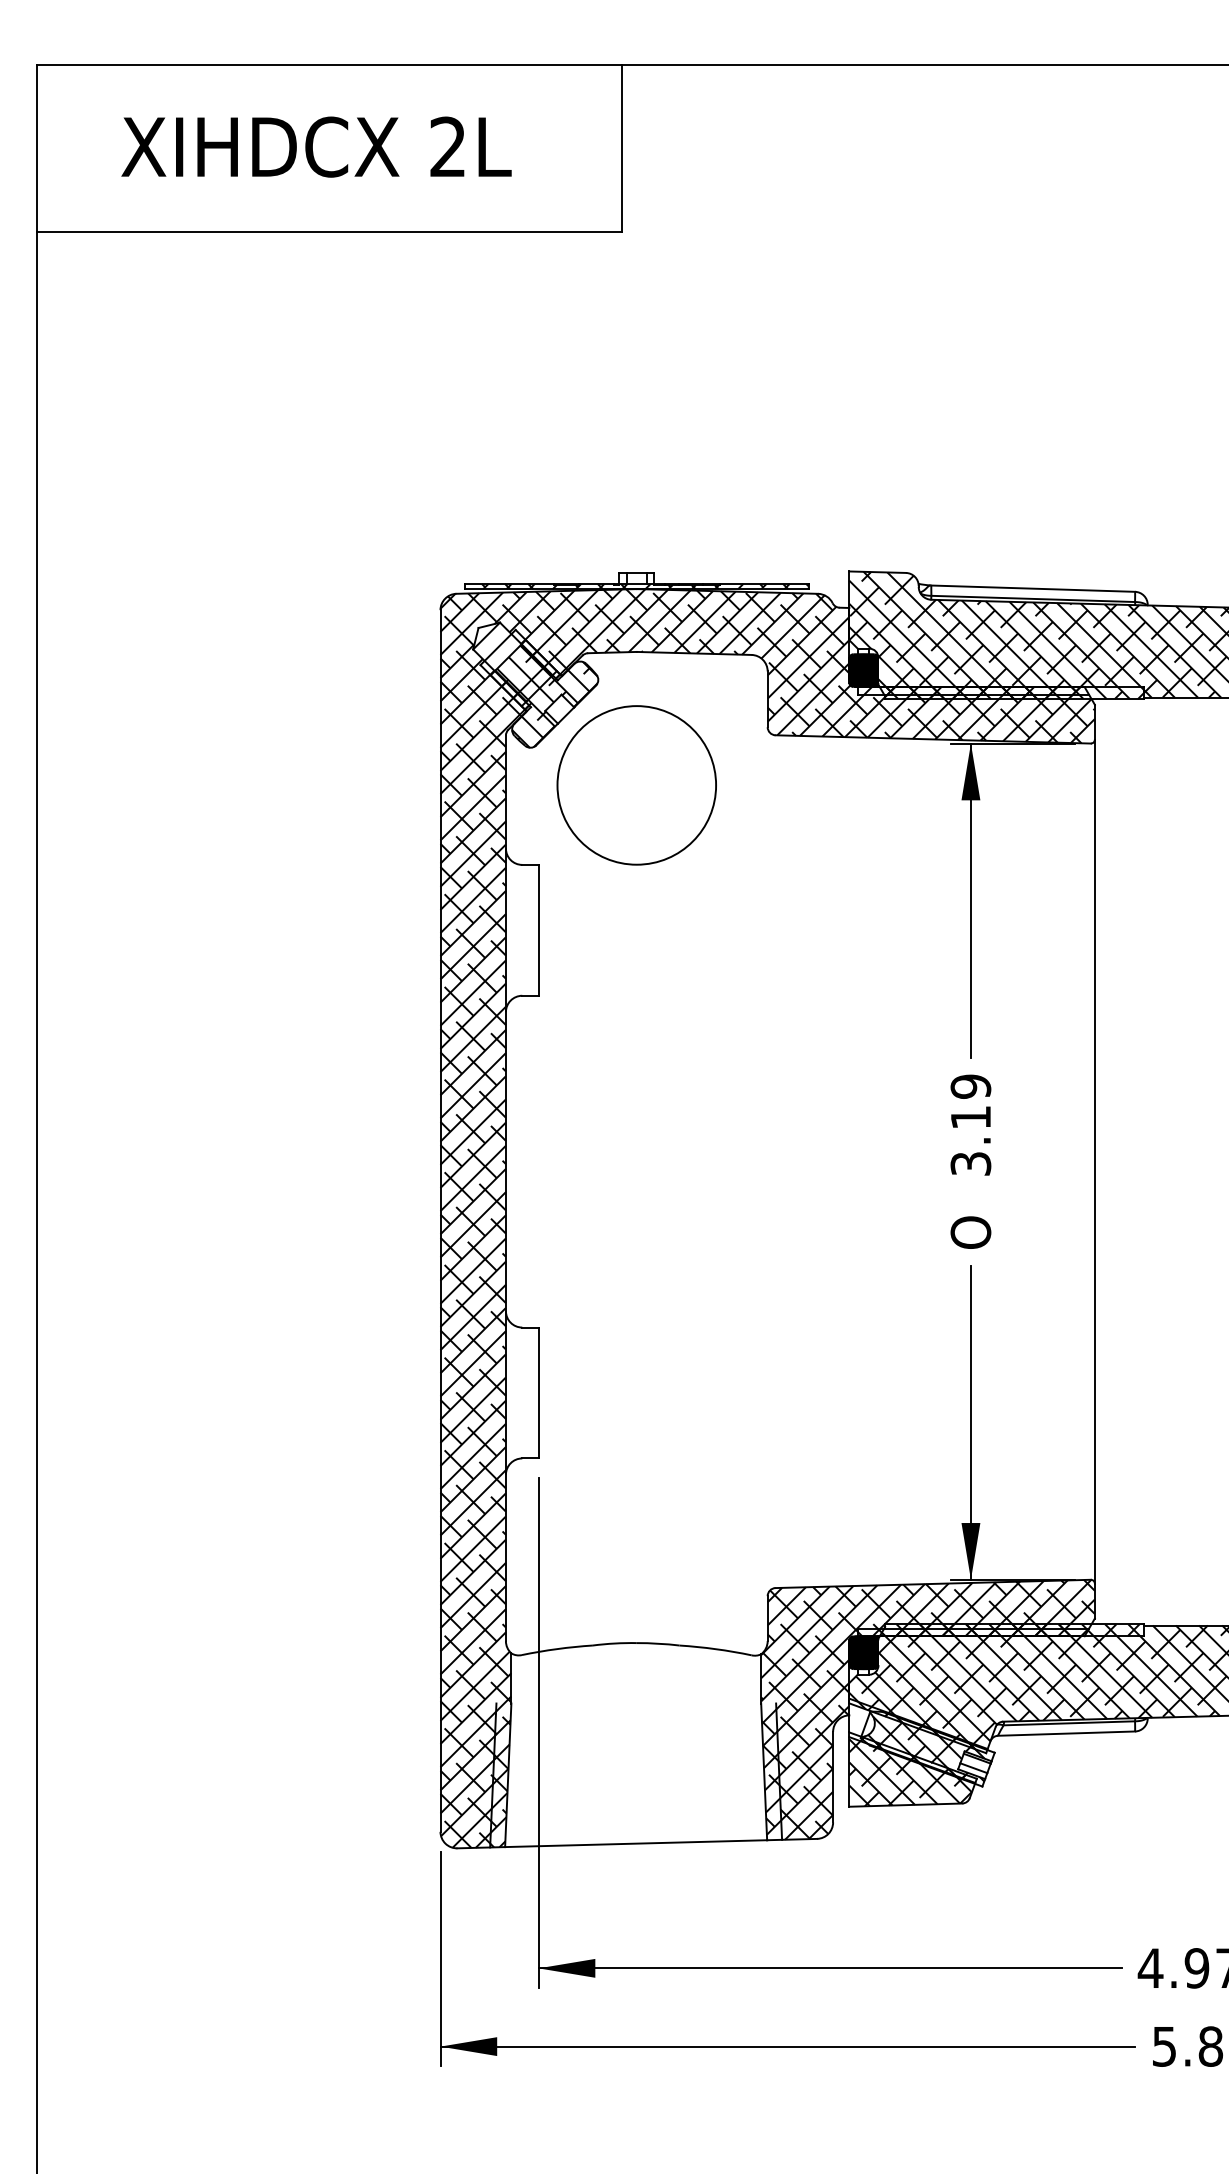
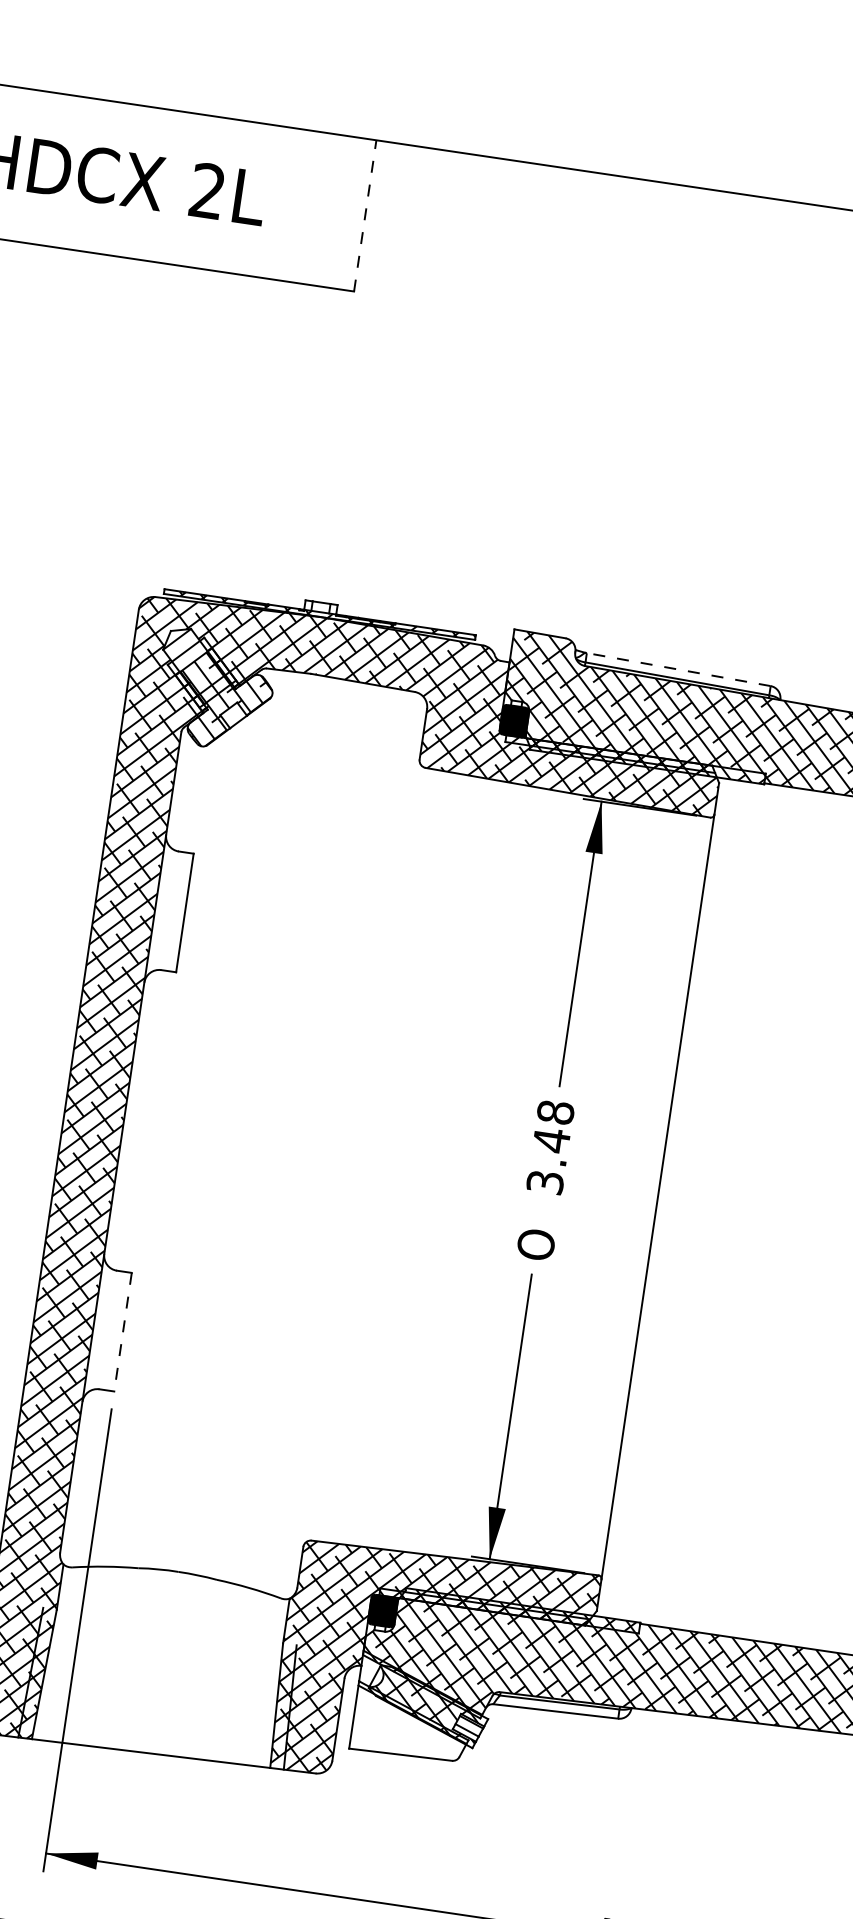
line: (622, 148) -> (365, 215), solid -> dashed
line: (1033, 588) -> (679, 669), solid -> dashed
circle: (636, 785) -> (292, 794), removed
text: (970, 1102) -> (553, 1126), 3.19 -> 3.48
line: (538, 1393) -> (122, 1332), solid -> dashed
hatch: (910, 1771) -> (409, 1724), removed

